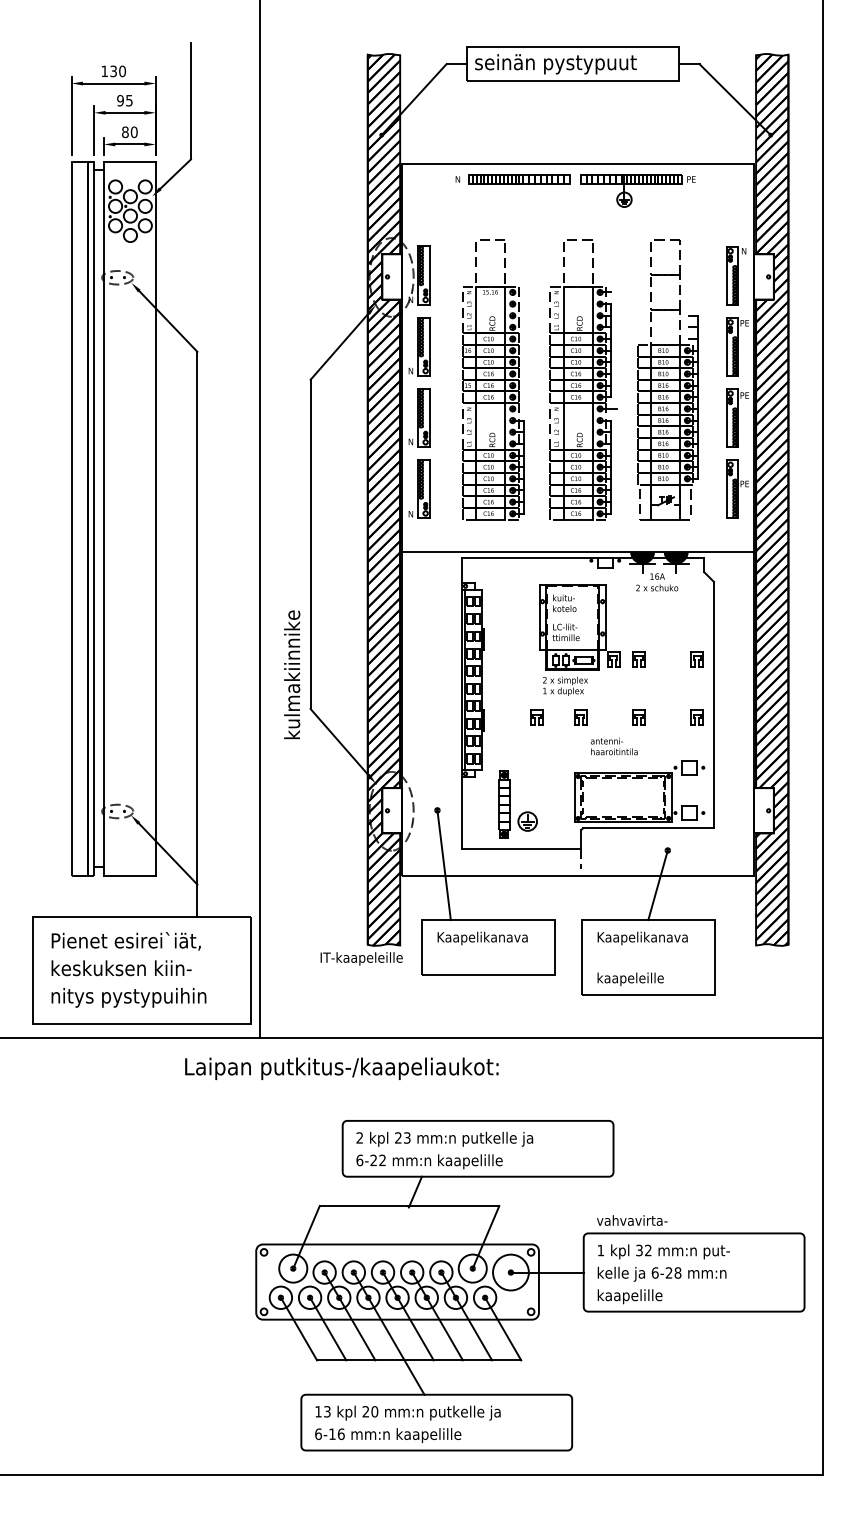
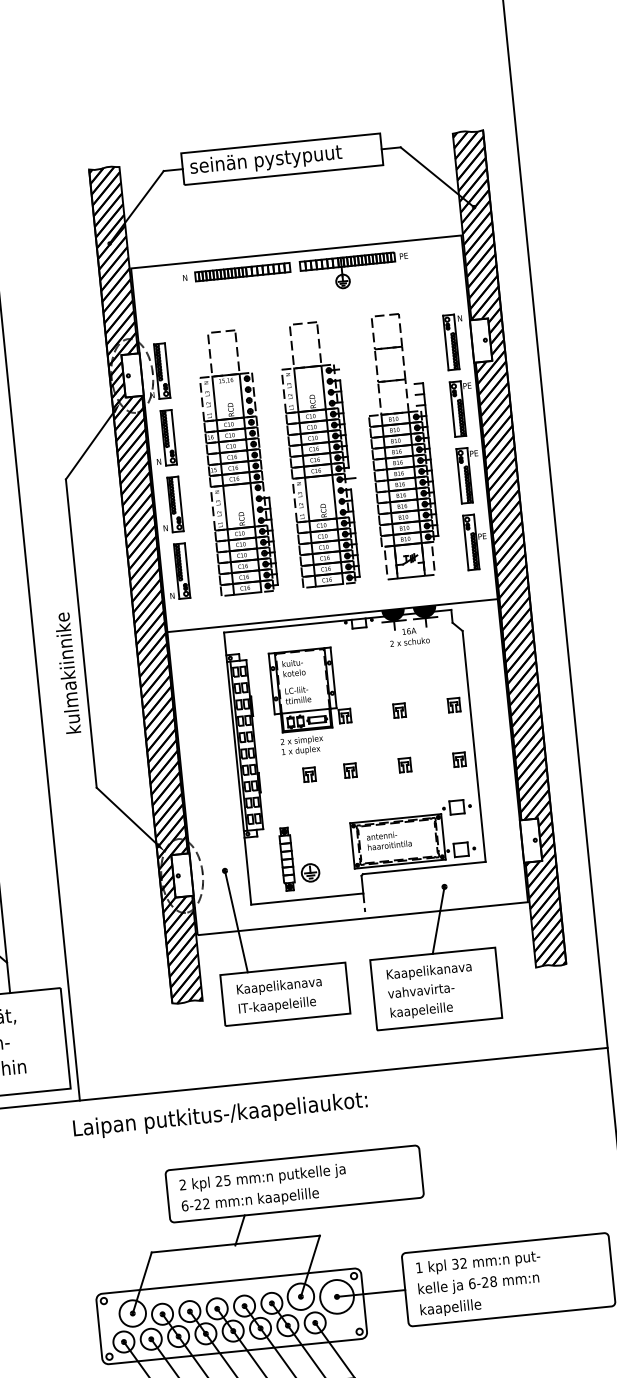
part: (579, 639) -> (311, 700), moved
text: (292, 674) -> (68, 672), moved
text: (614, 746) -> (389, 840), moved
text: (361, 958) -> (277, 1005), moved
text: (341, 1068) -> (220, 1115), moved
text: (407, 1137) -> (227, 1180), 23 -> 25
text: (632, 1220) -> (421, 990), moved

